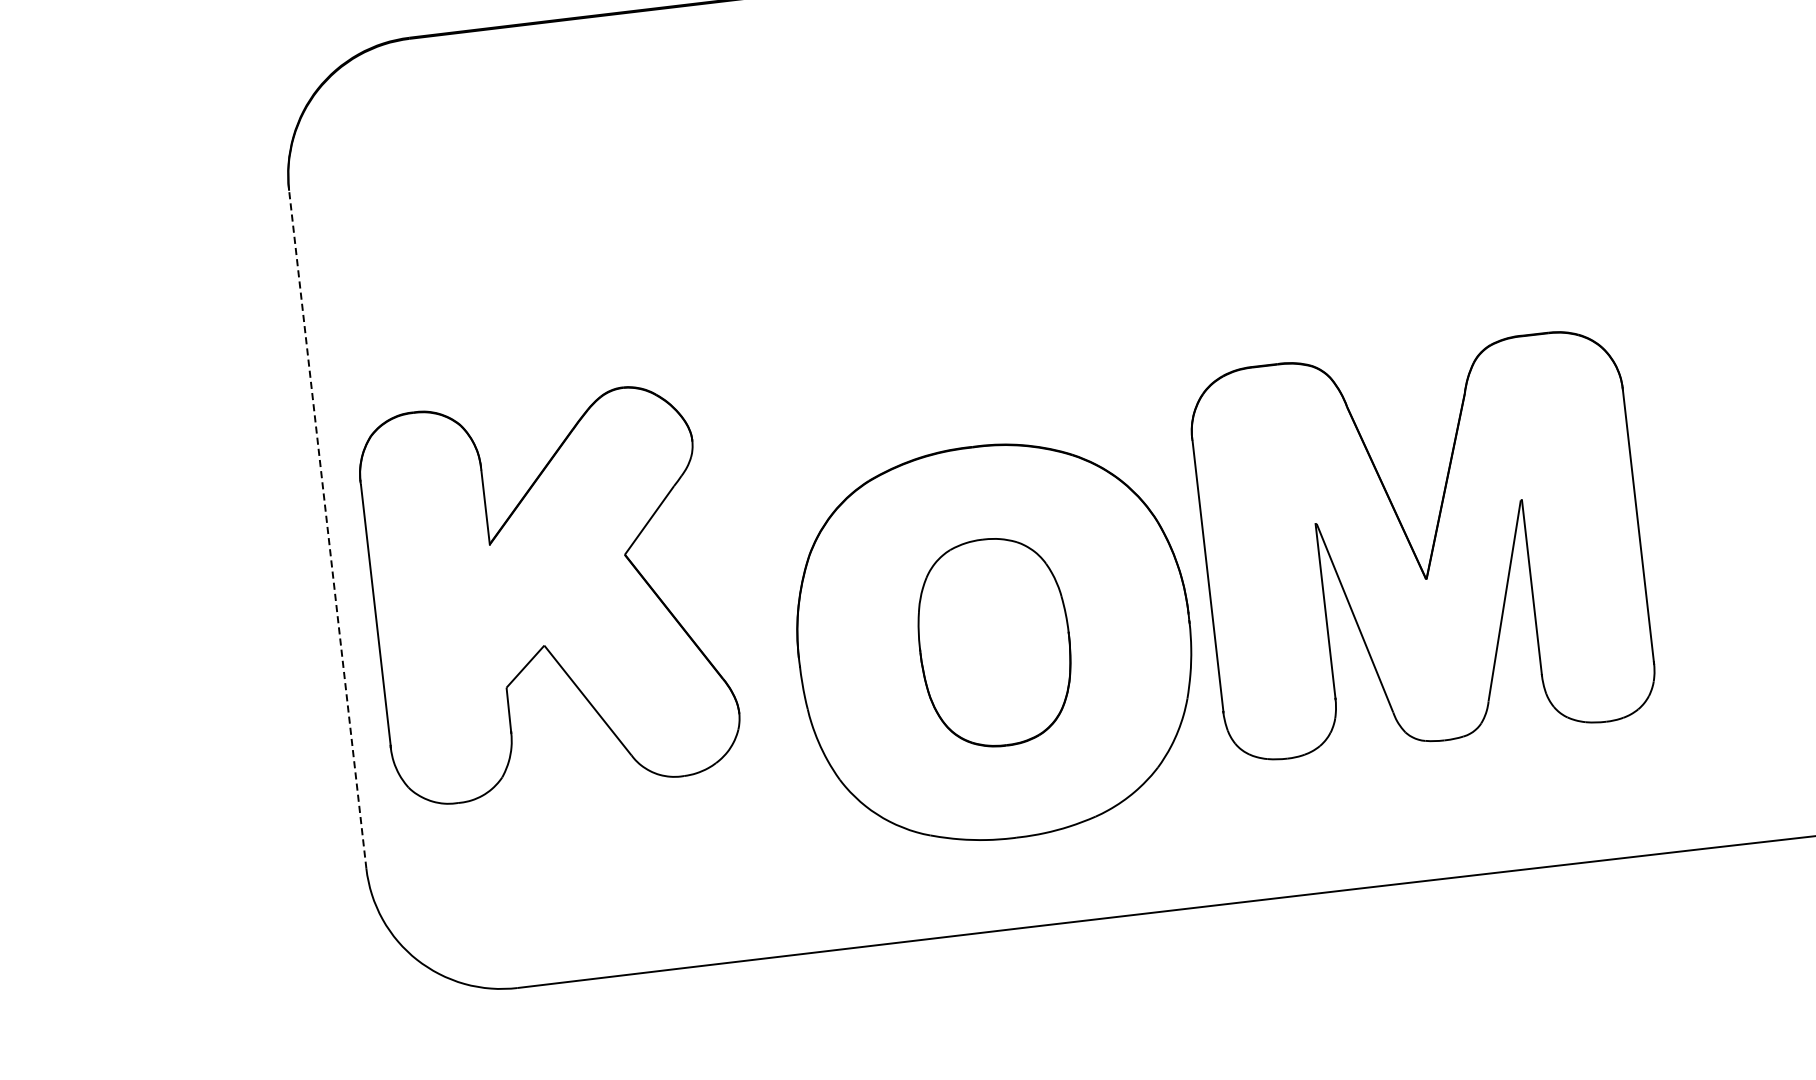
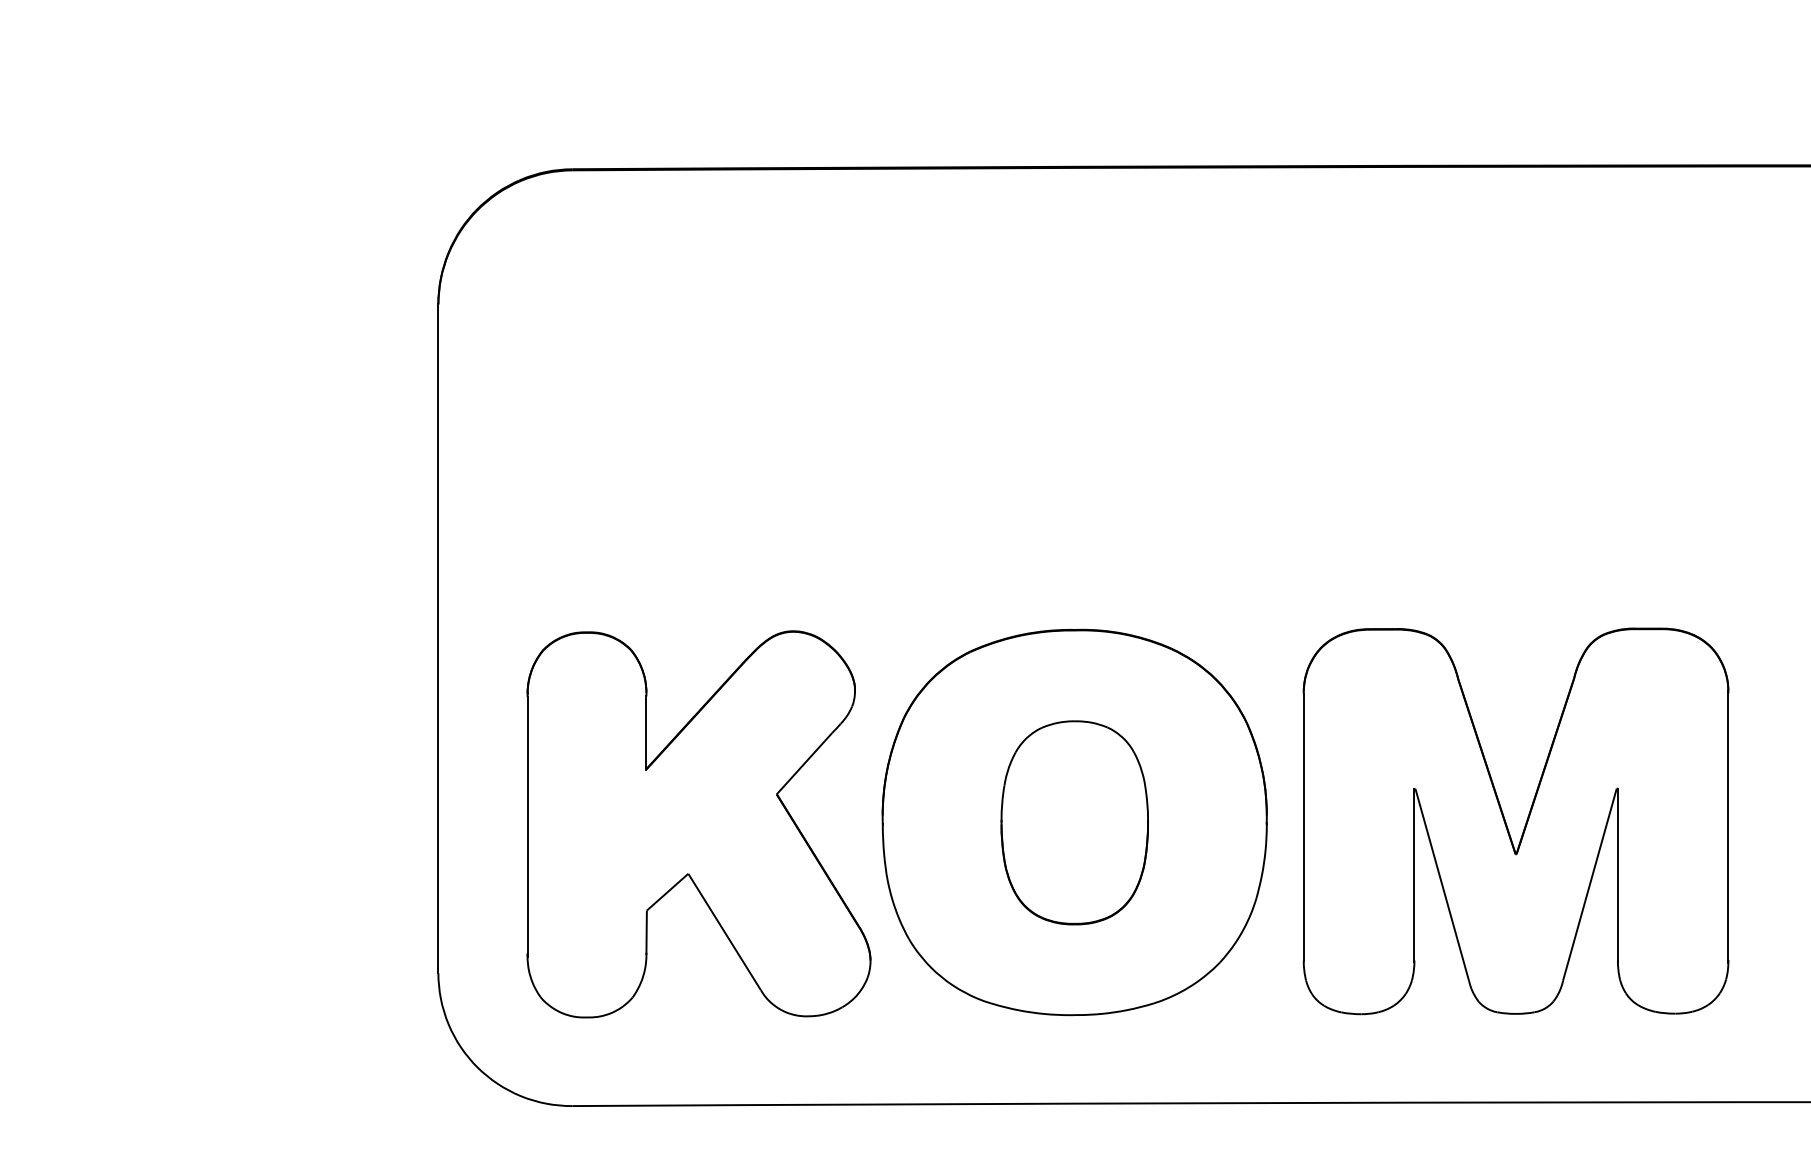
line: (327, 529) -> (438, 638), dashed -> solid
part: (1414, 550) -> (1507, 825), moved
part: (548, 594) -> (698, 824), moved

